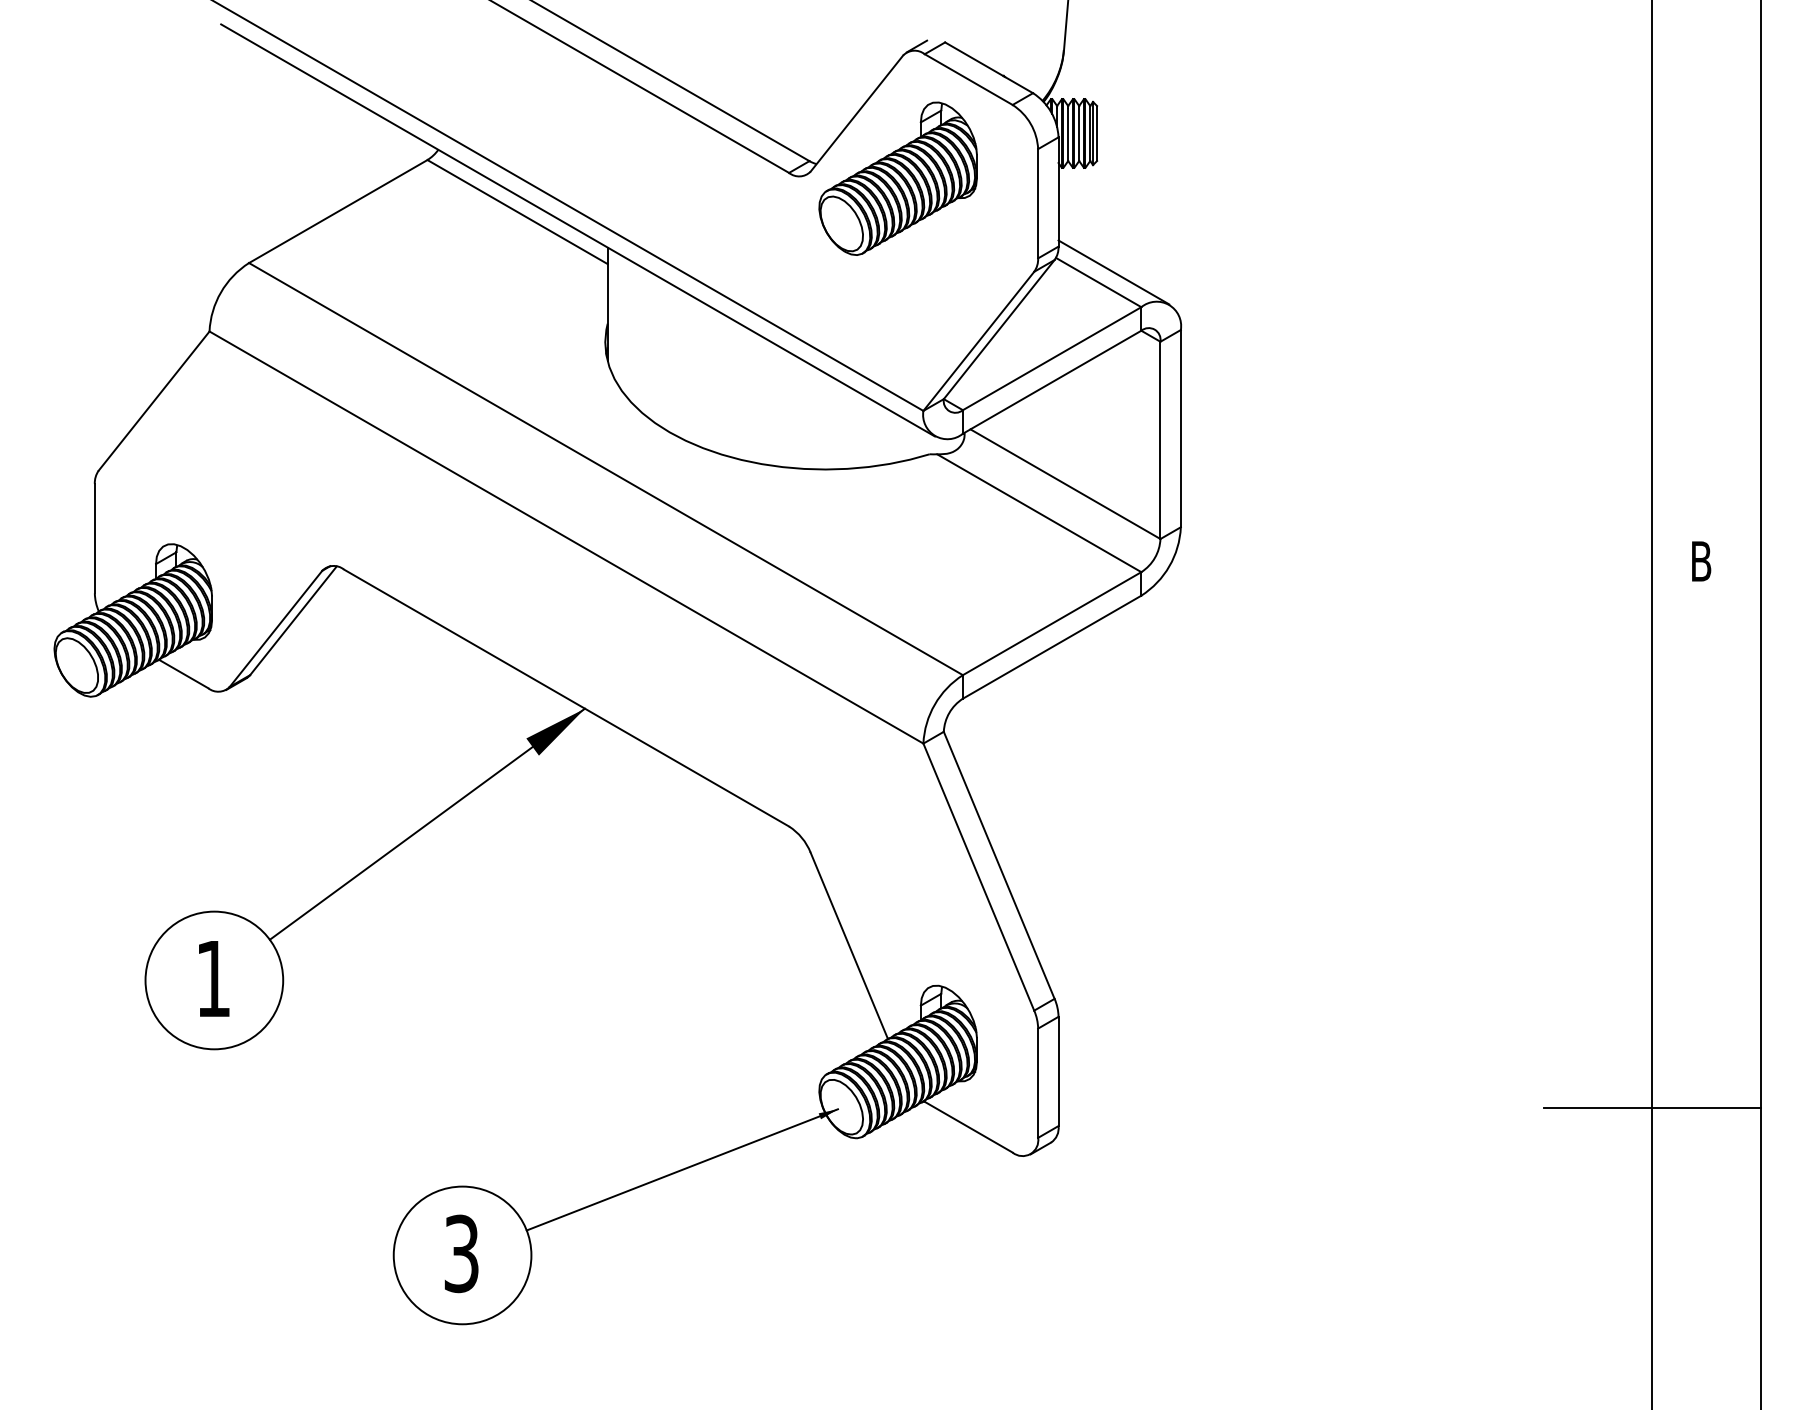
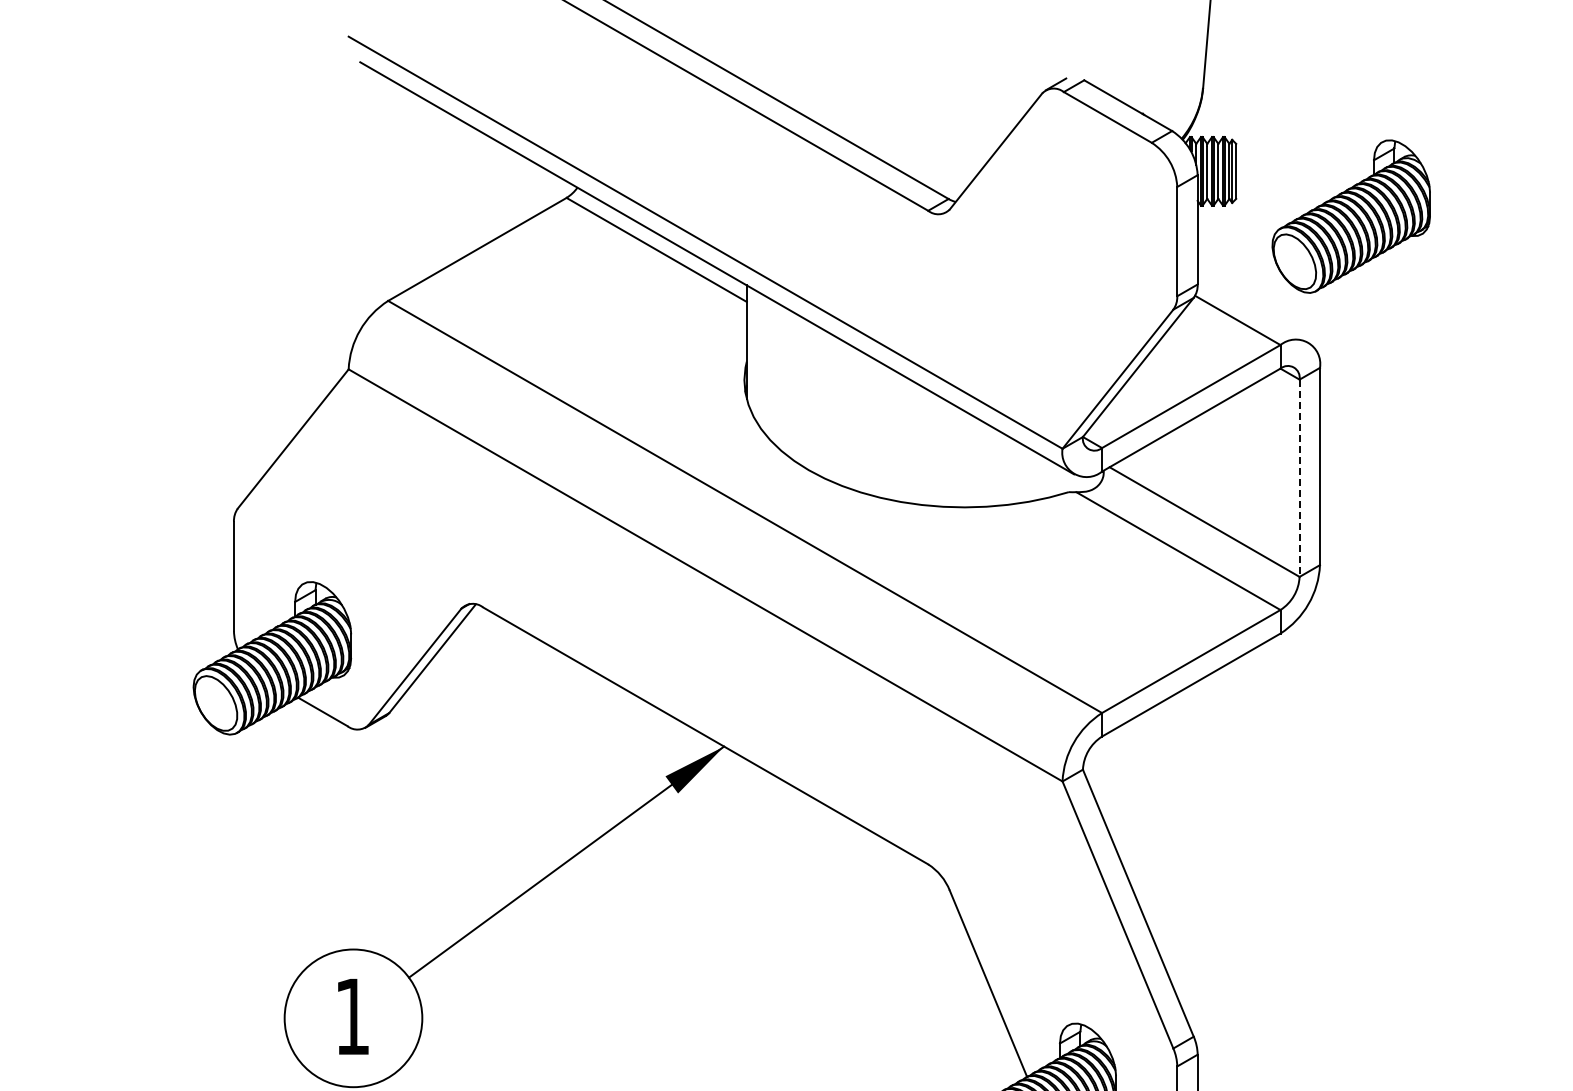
part: (897, 178) -> (1350, 216), moved
line: (1113, 272) -> (1252, 310), removed
line: (1160, 440) -> (1299, 478), solid -> dashed

